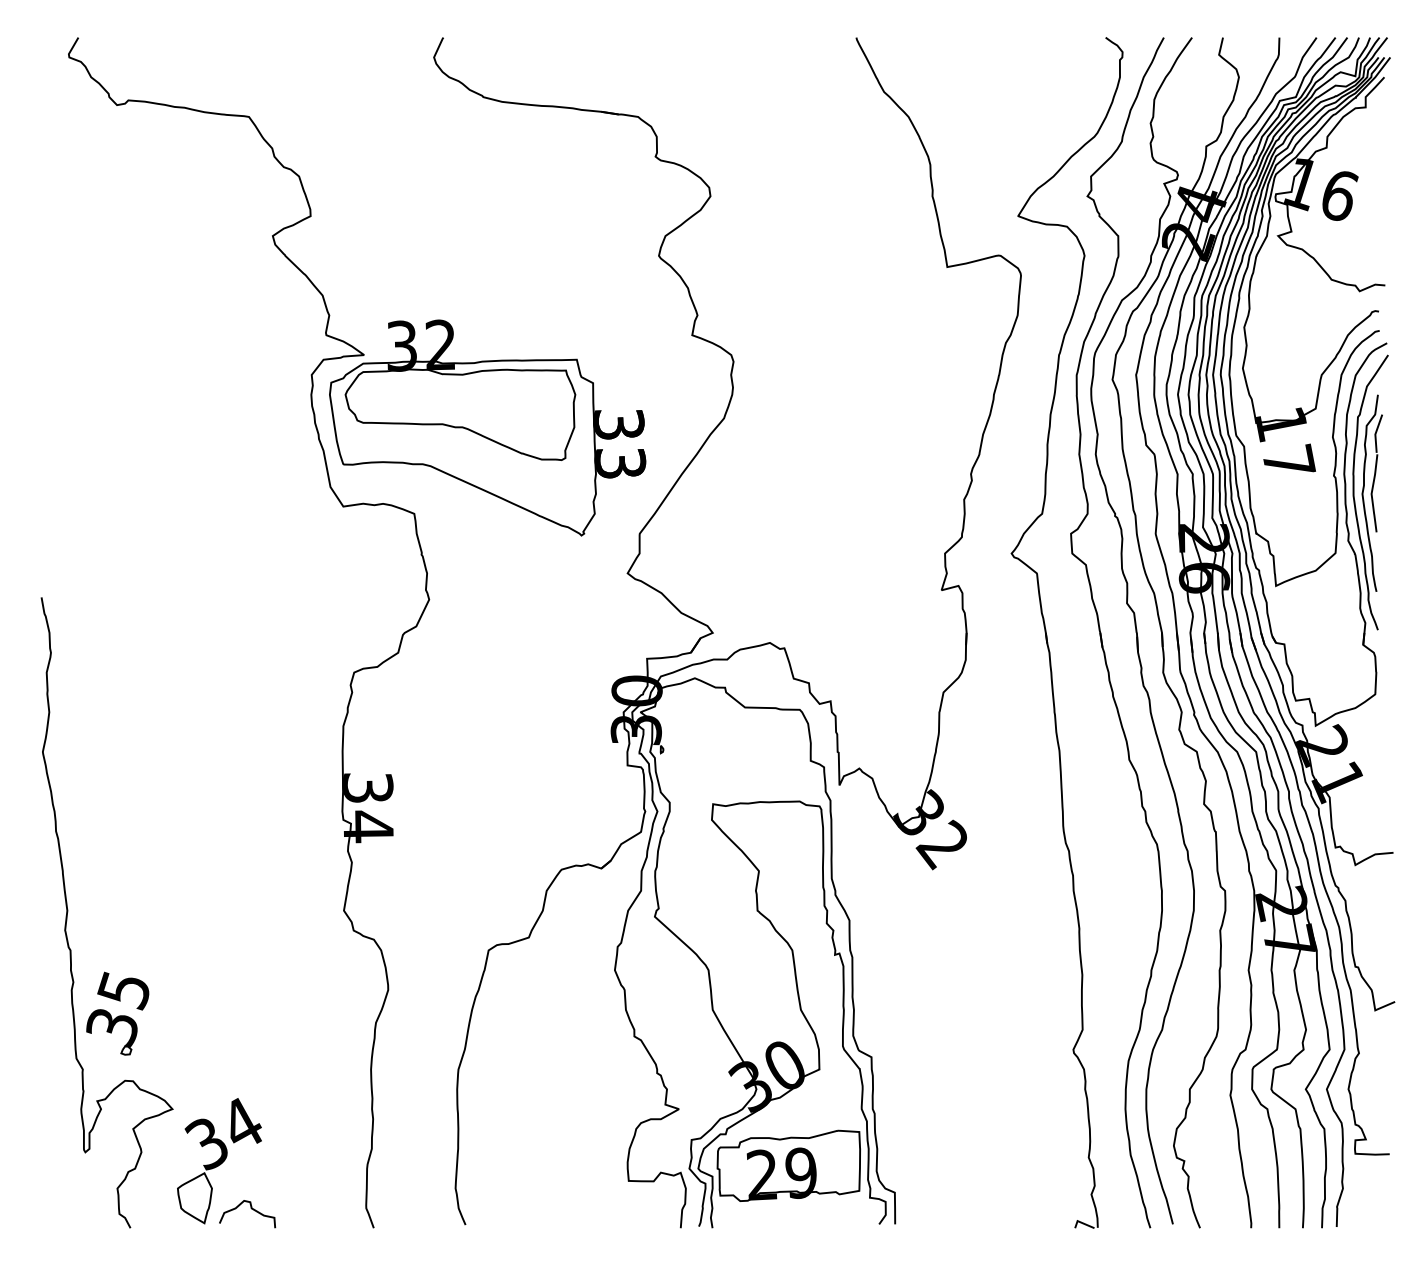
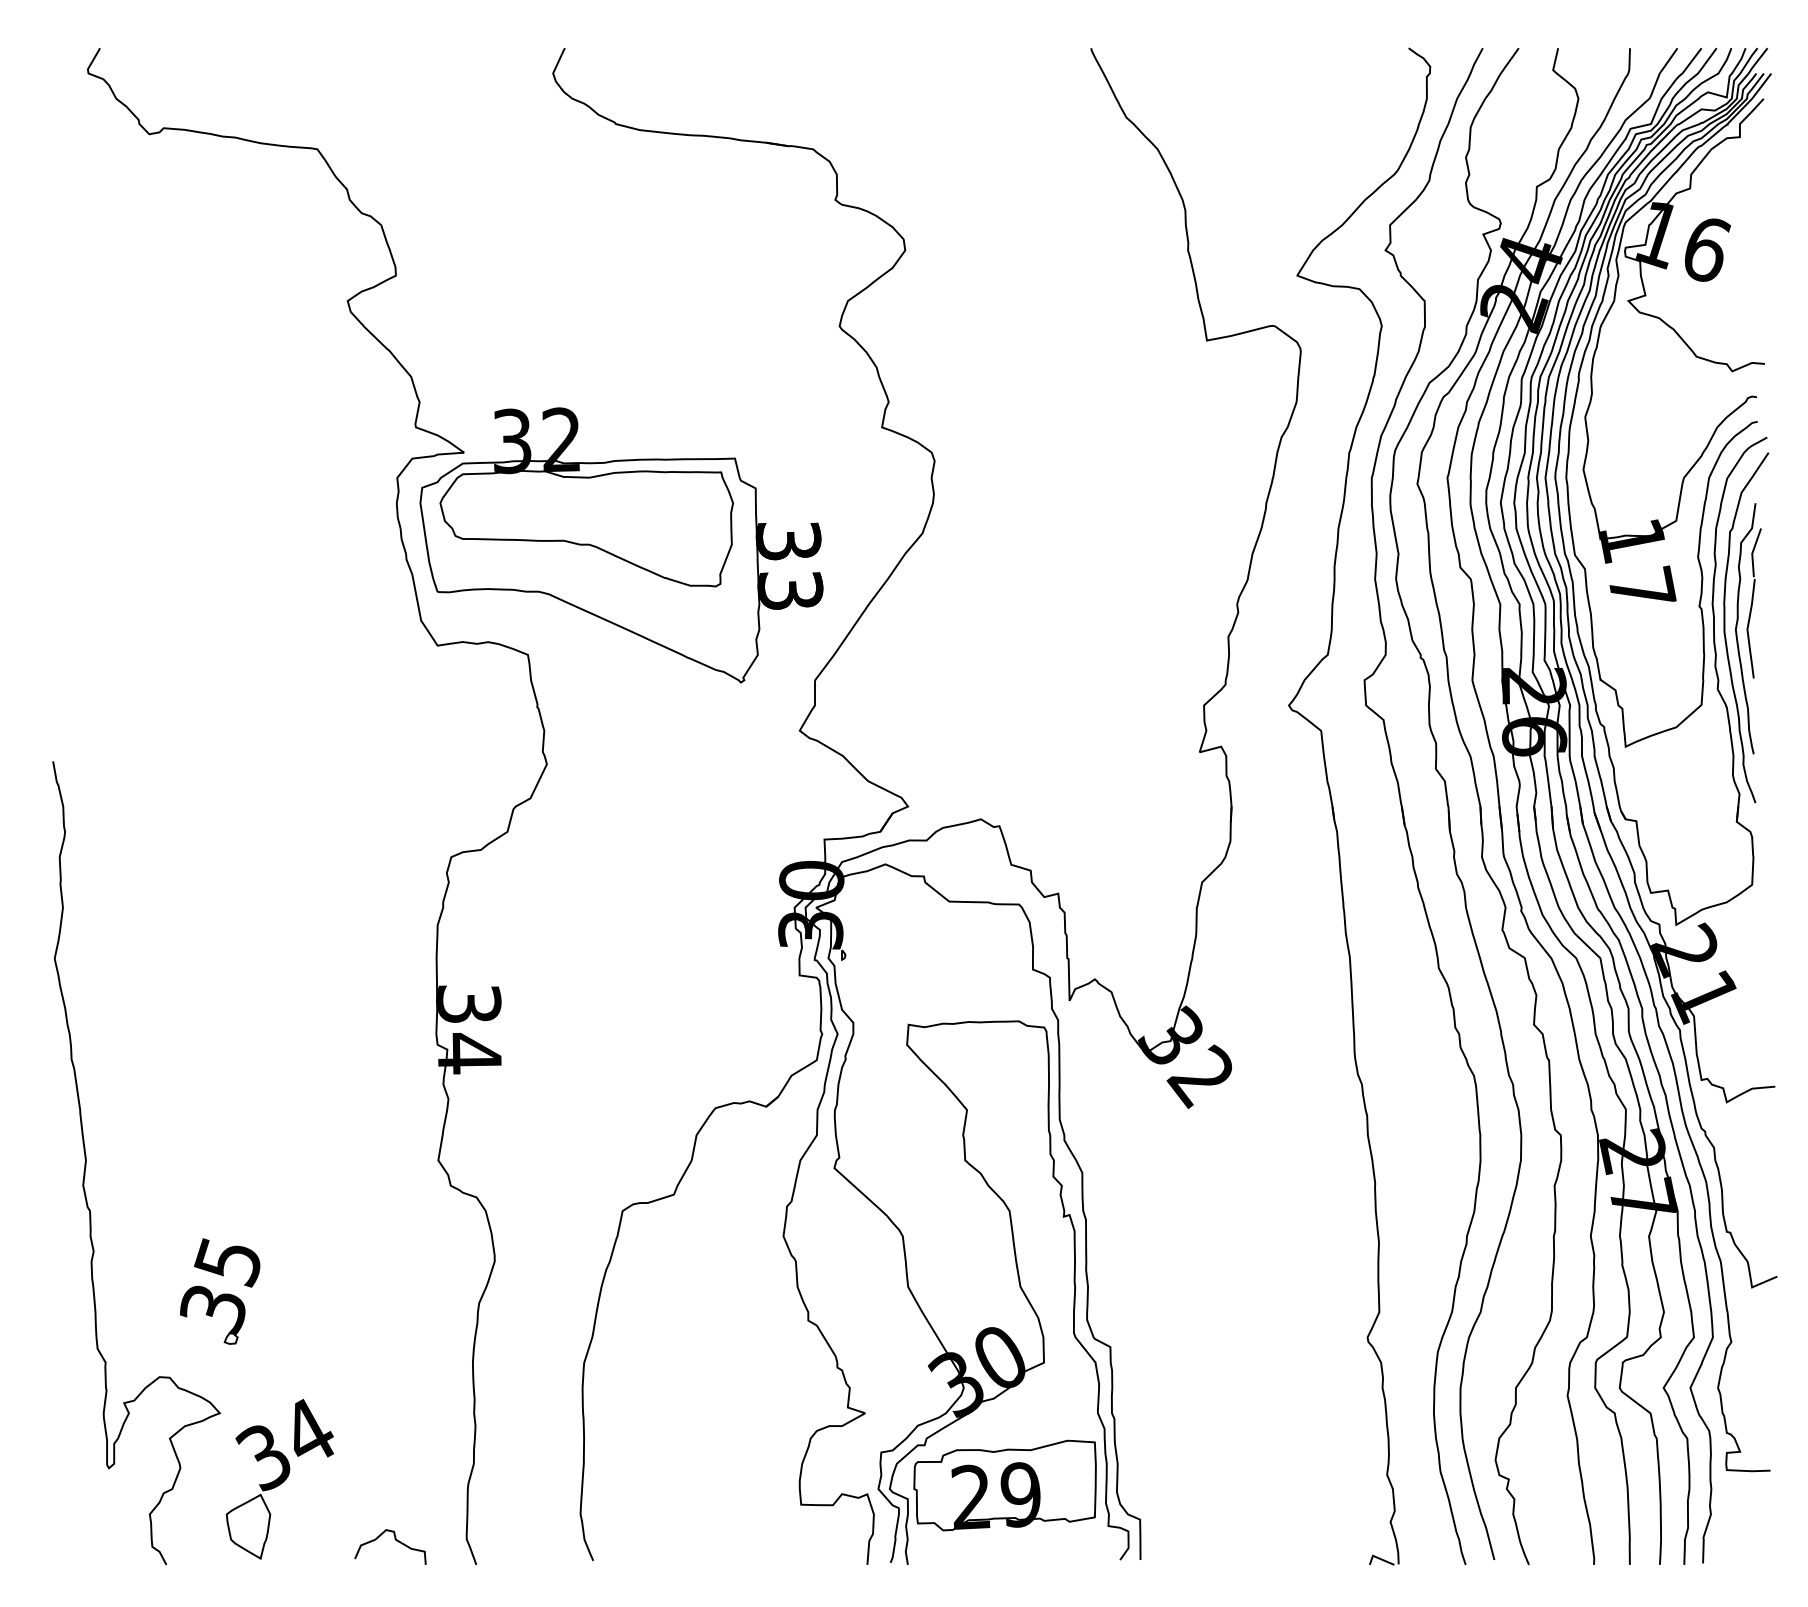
part: (118, 1013) -> (220, 1291), moved
curve: (251, 1209) -> (395, 1540), moved

